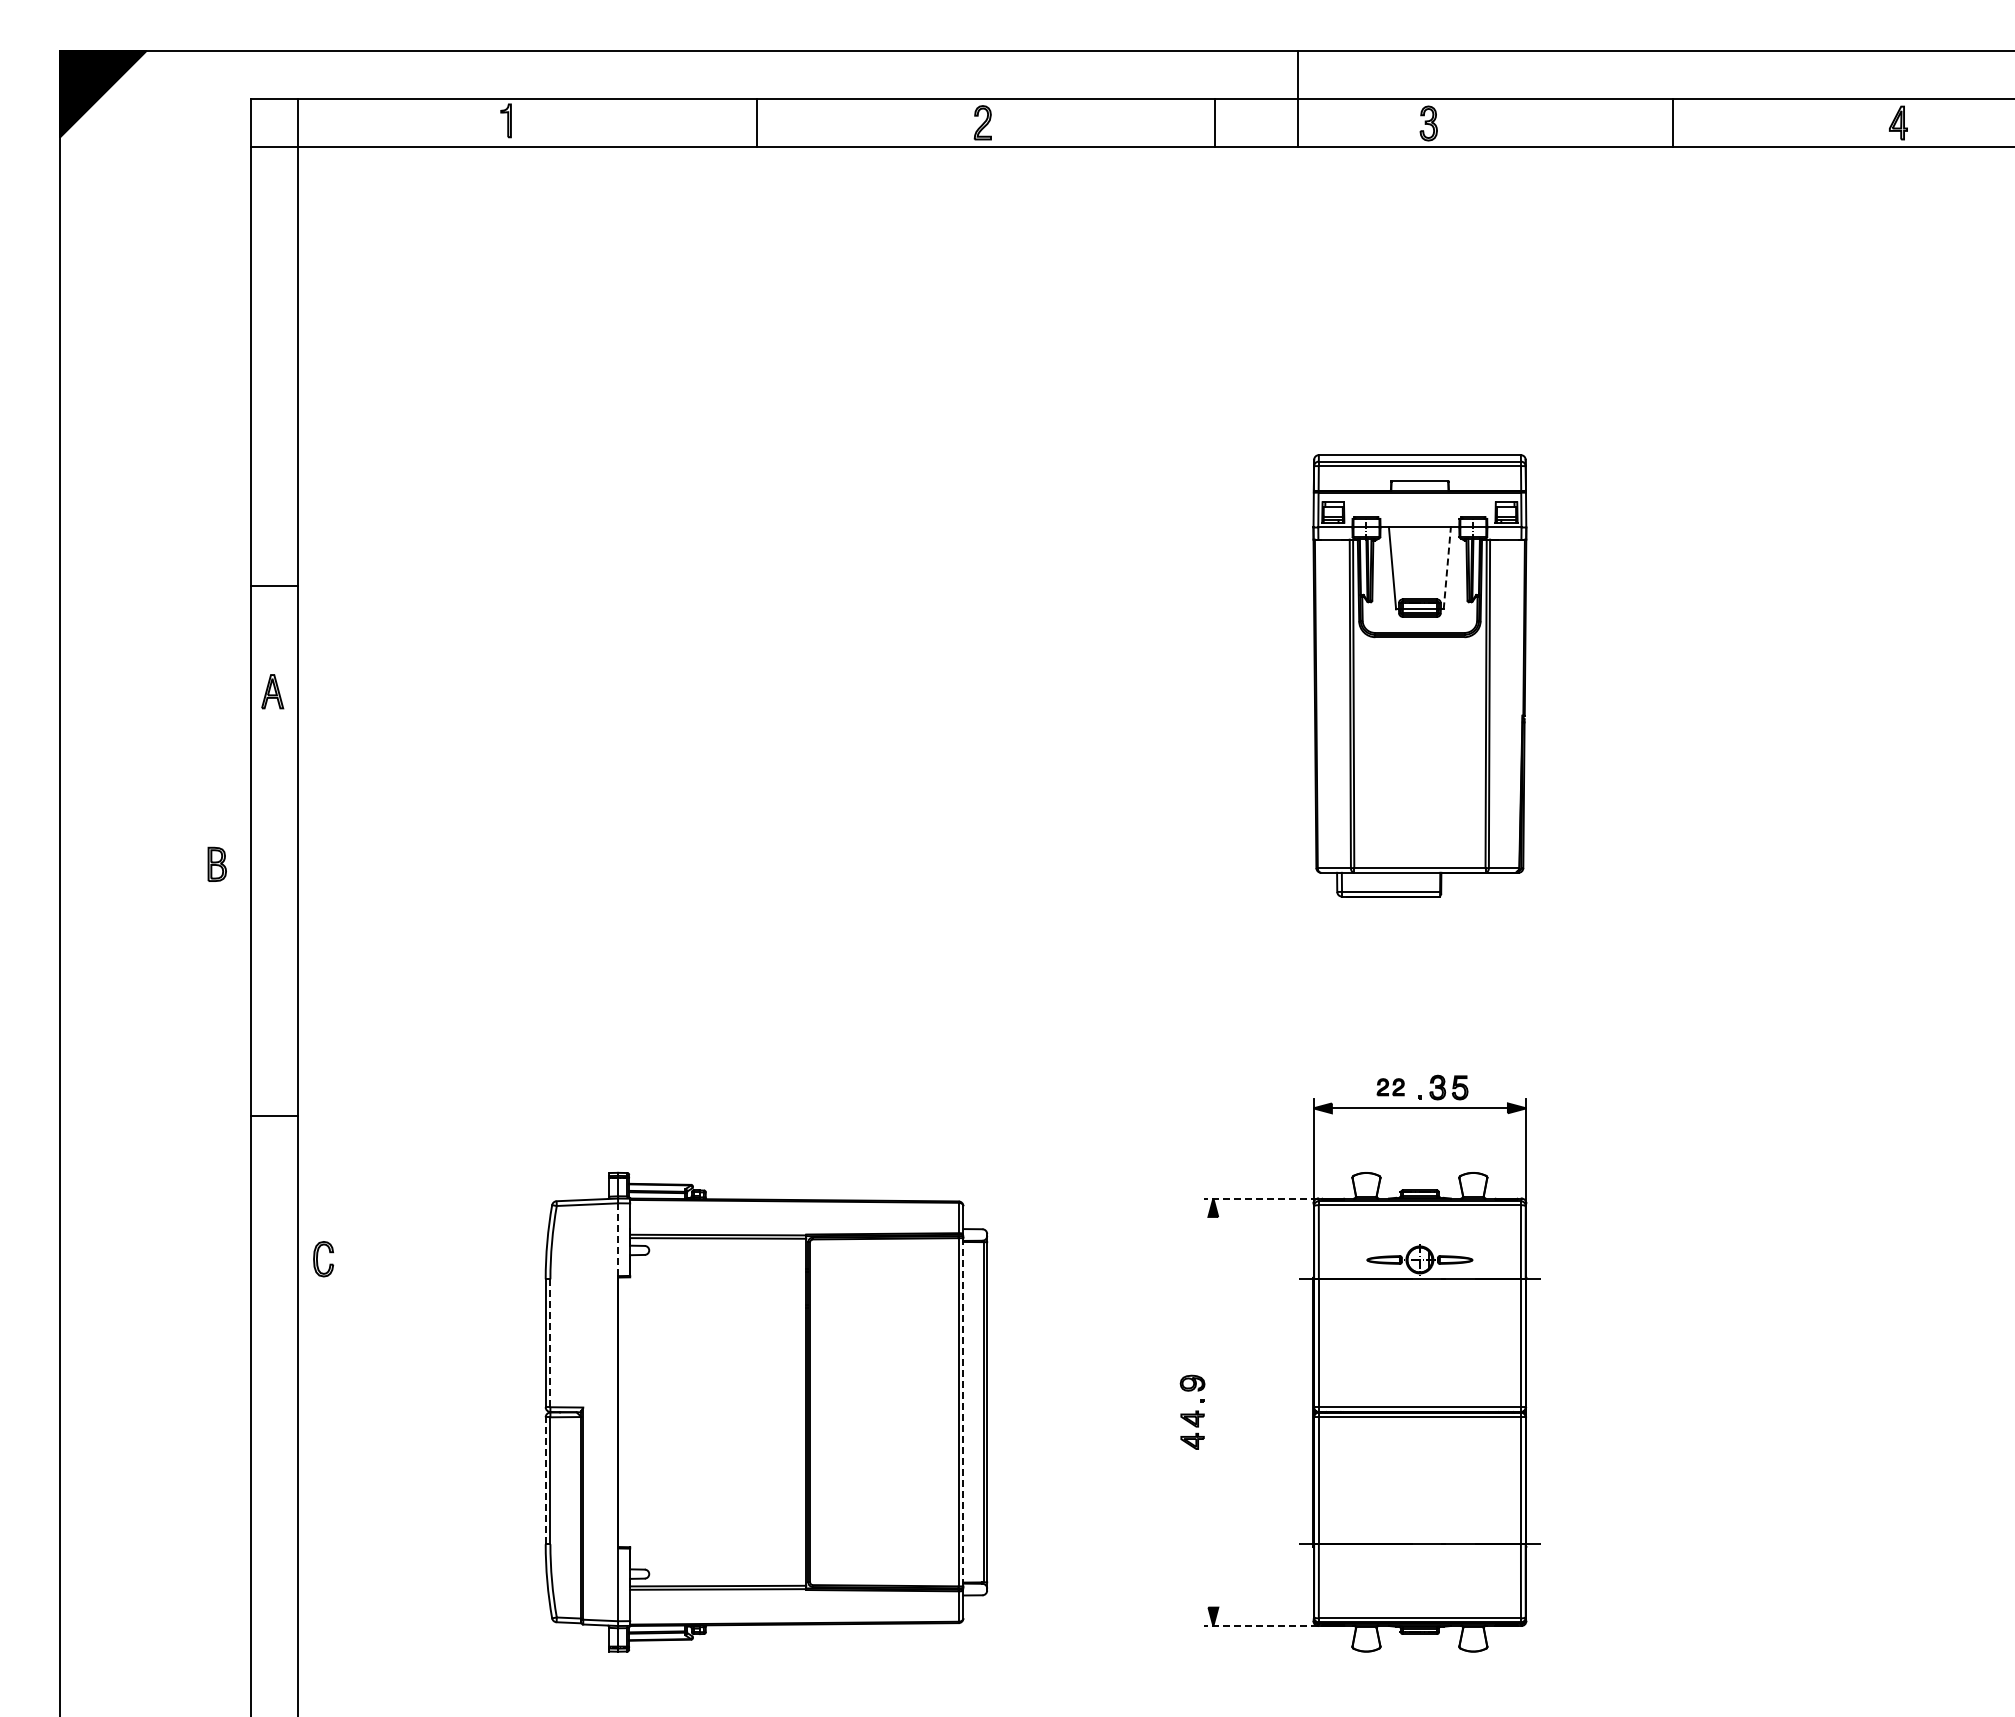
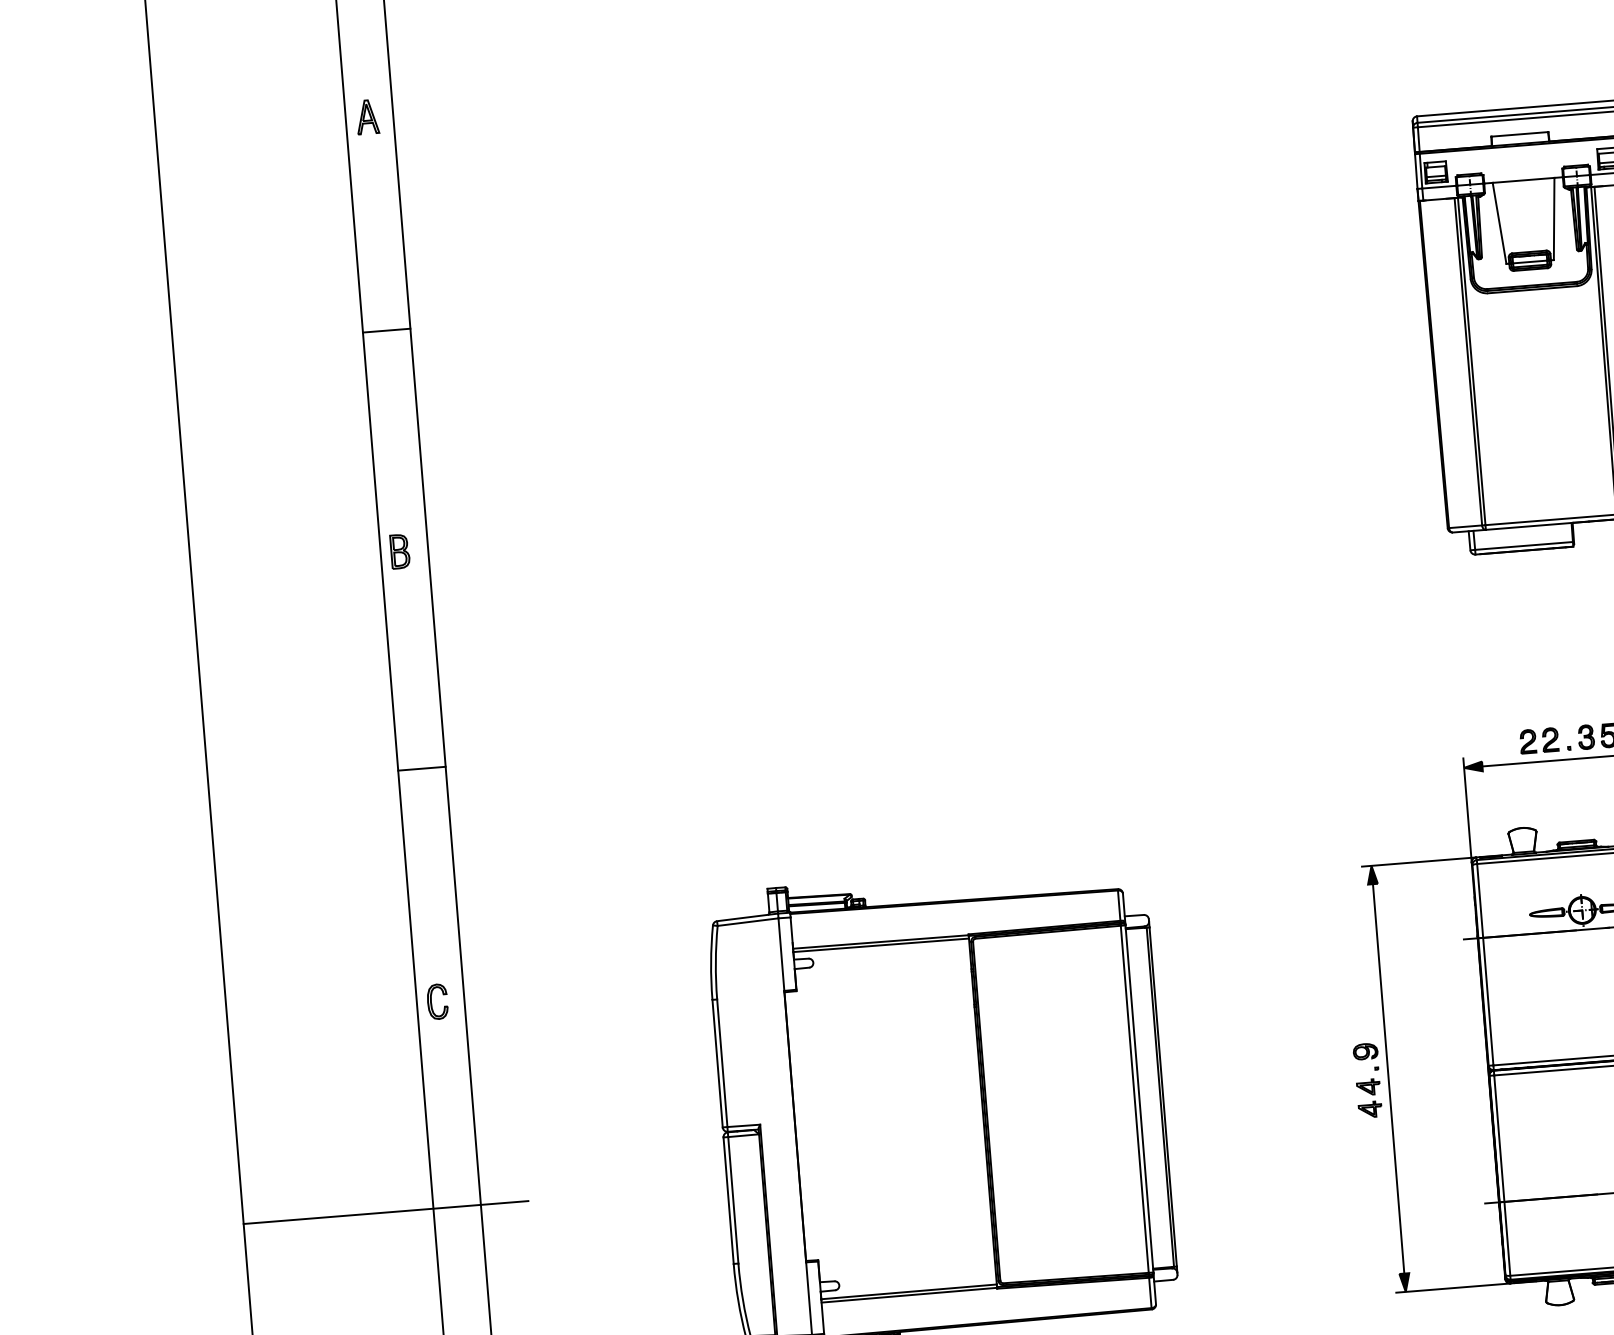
line: (1447, 567) -> (1554, 218), dashed -> solid
part: (272, 691) -> (367, 116), moved
part: (216, 863) -> (399, 550), moved
part: (1390, 1086) -> (1539, 739), size x1.43
line: (274, 1115) -> (421, 768), moved
line: (1260, 1198) -> (1418, 862), dashed -> solid
line: (618, 1239) -> (781, 954), dashed -> solid
part: (323, 1259) -> (437, 1002), moved
line: (550, 1343) -> (722, 1063), dashed -> solid
line: (1213, 1411) -> (1388, 1078), added
line: (963, 1412) -> (1139, 1099), dashed -> solid
line: (203, 1465) -> (386, 1212), added
line: (545, 1480) -> (728, 1200), dashed -> solid
line: (1260, 1626) -> (1452, 1288), dashed -> solid

